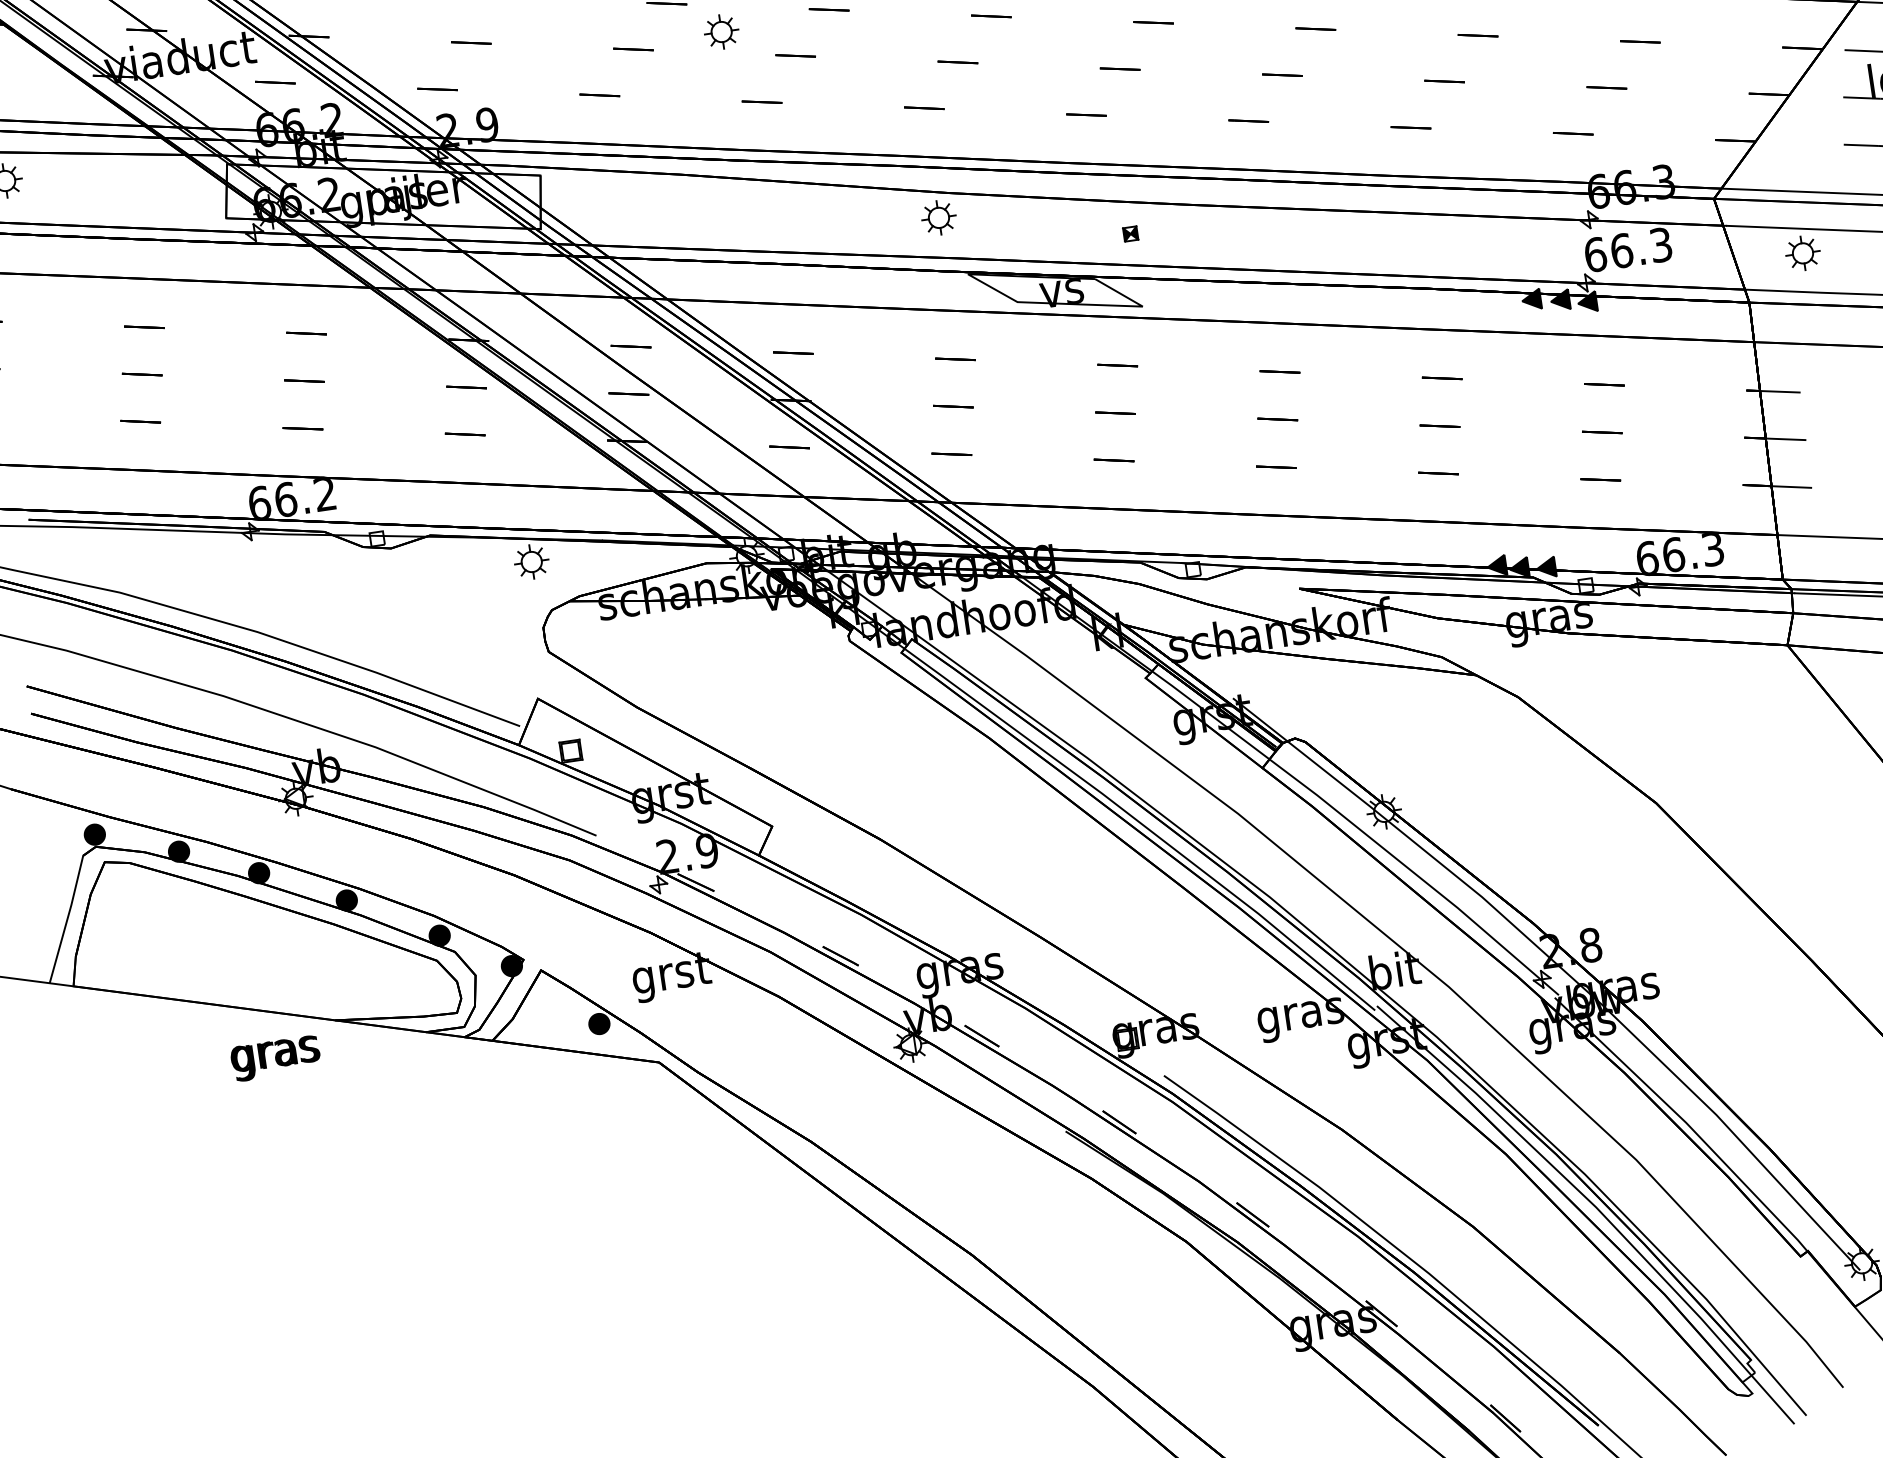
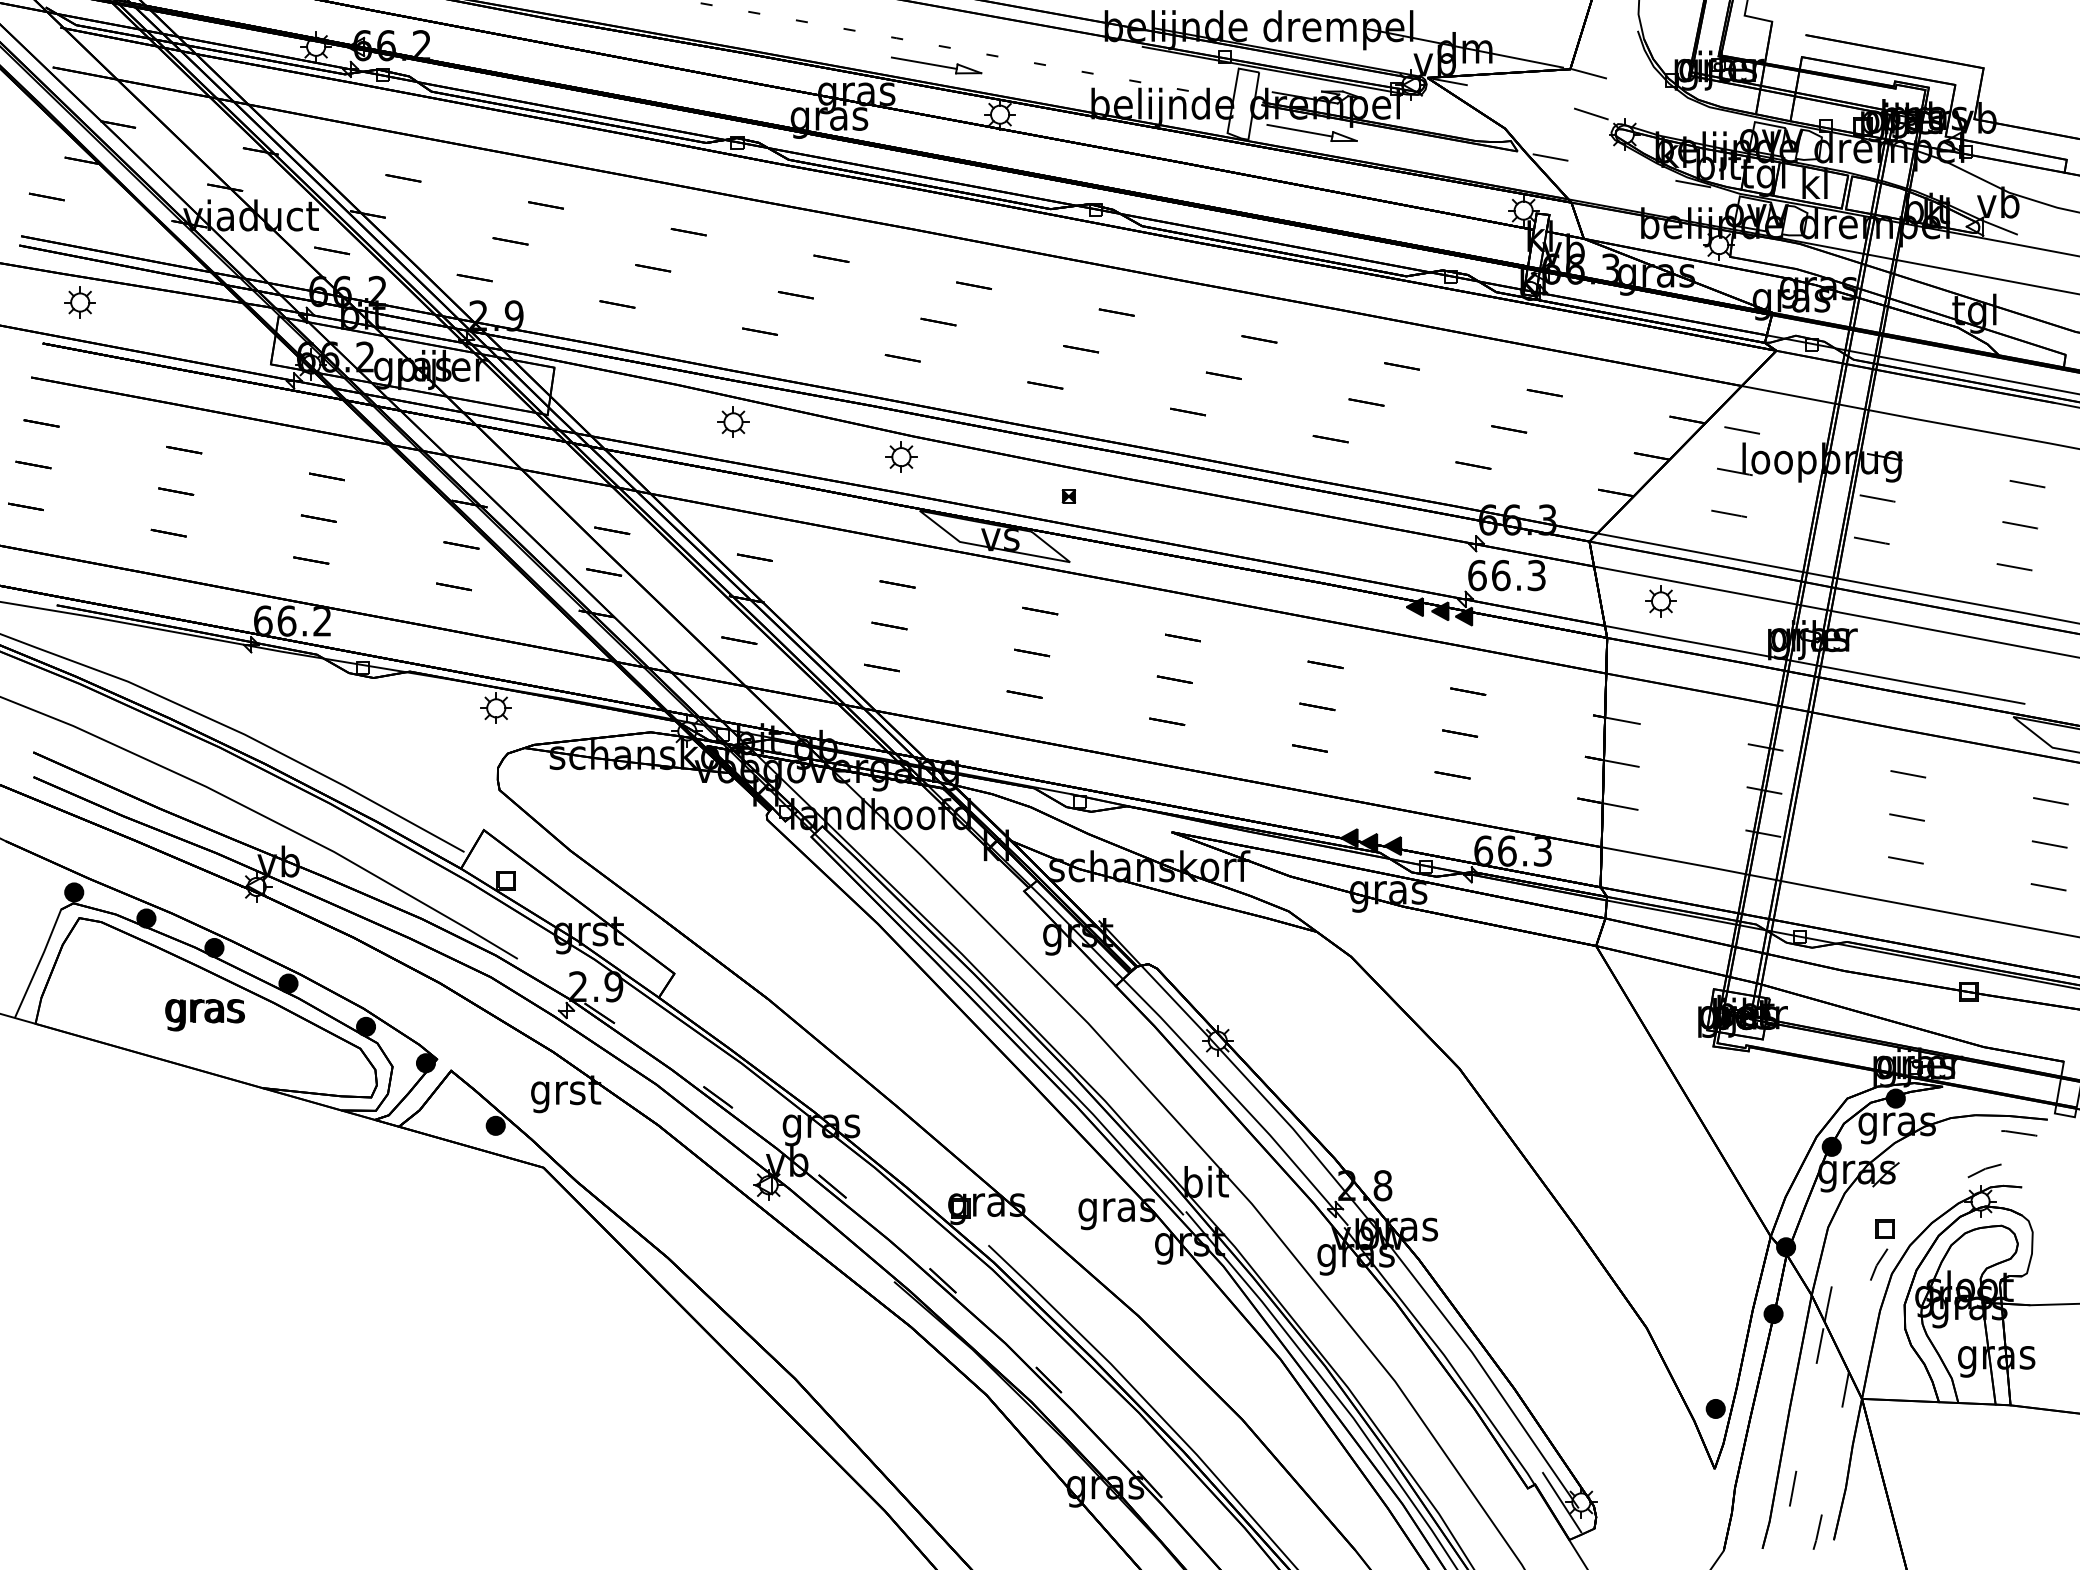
part: (721, 31) -> (733, 421), moved
text: (275, 1059) -> (204, 1015), moved
line: (1841, 1266) -> (1562, 1502), added

